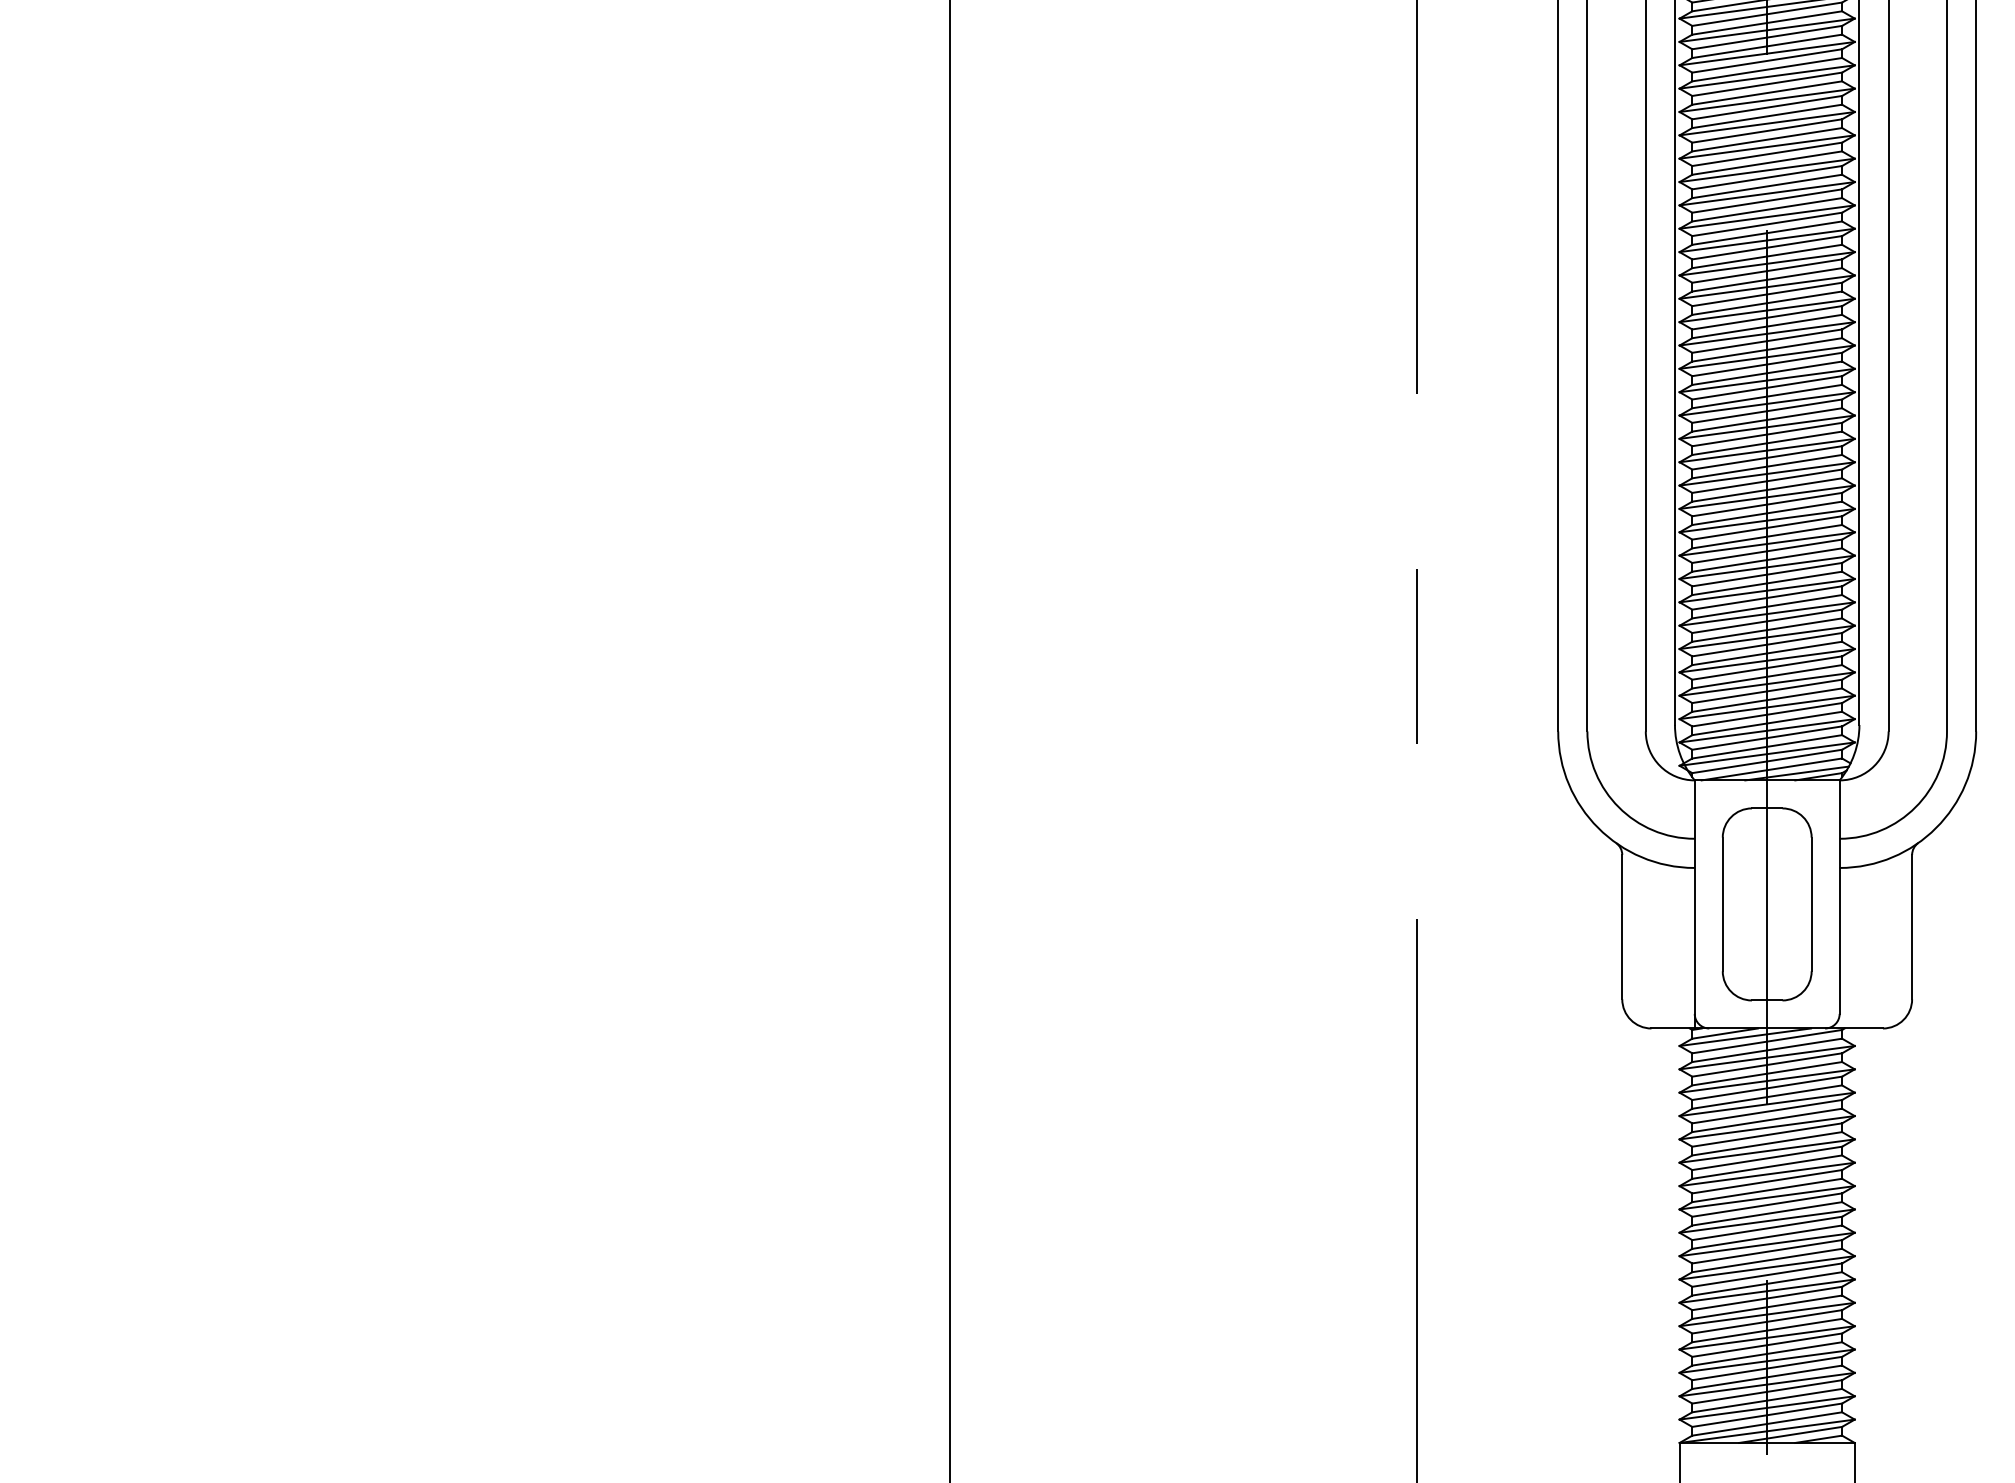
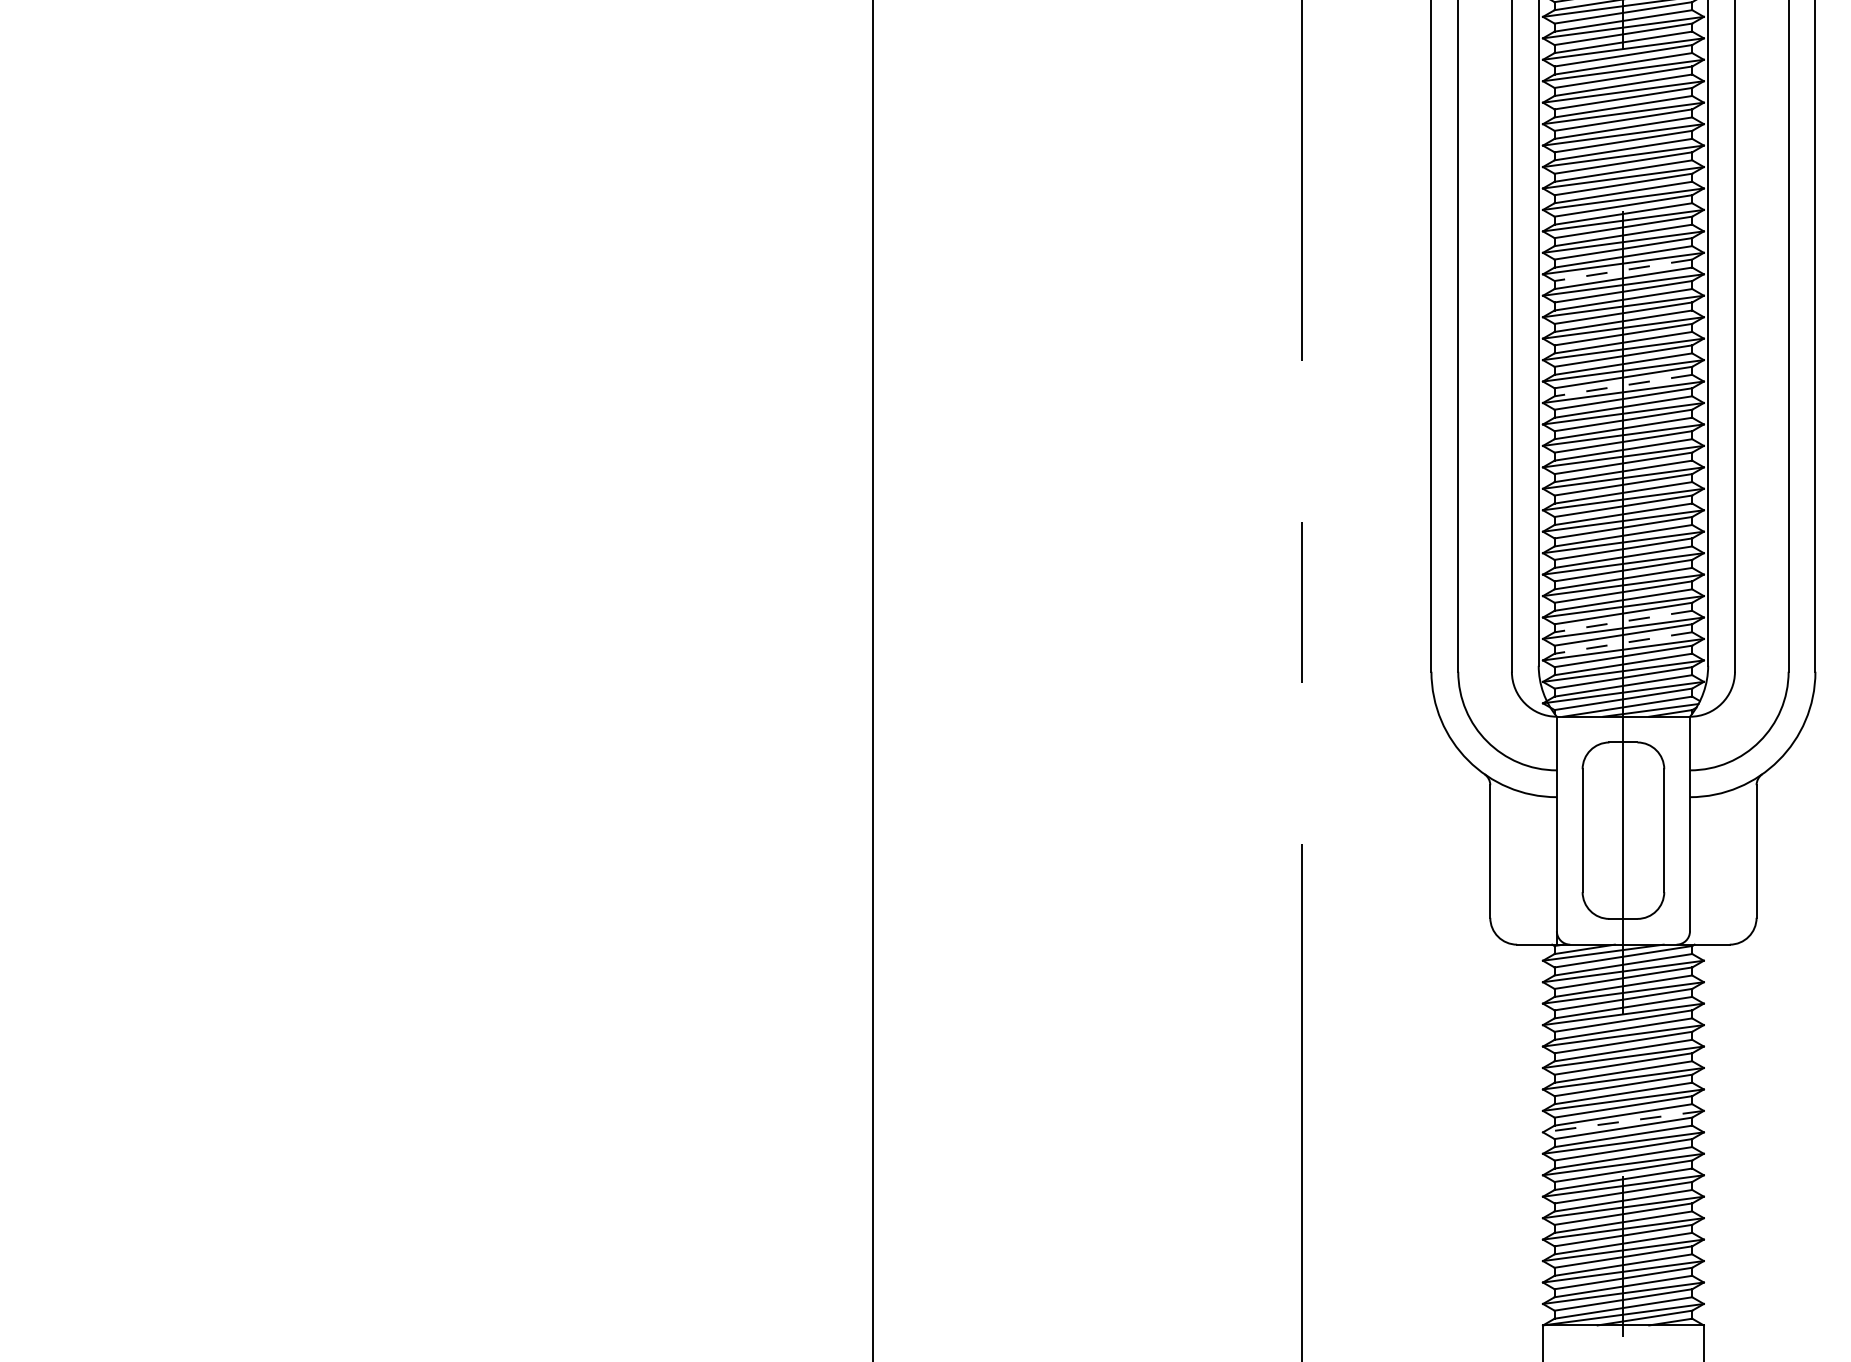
line: (1767, 294) -> (1623, 270), solid -> dashed
line: (1767, 419) -> (1623, 385), solid -> dashed
line: (1767, 676) -> (1623, 621), solid -> dashed
line: (1767, 700) -> (1623, 643), solid -> dashed
line: (1766, 1221) -> (1622, 1121), solid -> dashed

